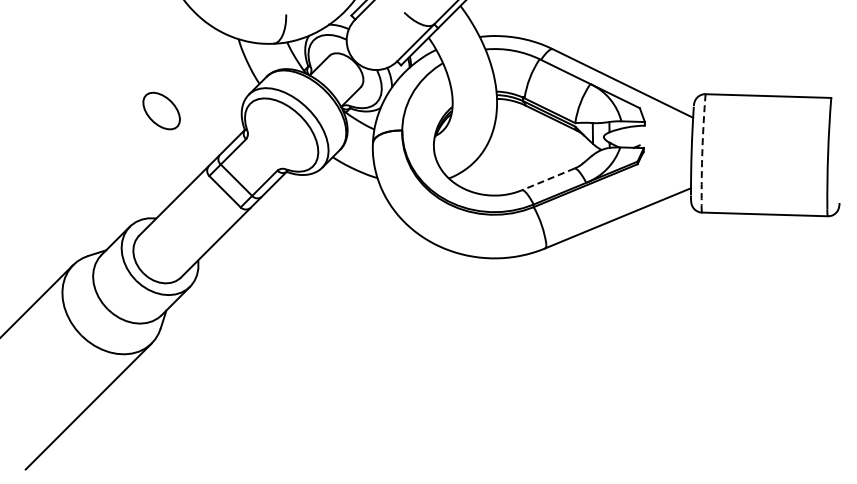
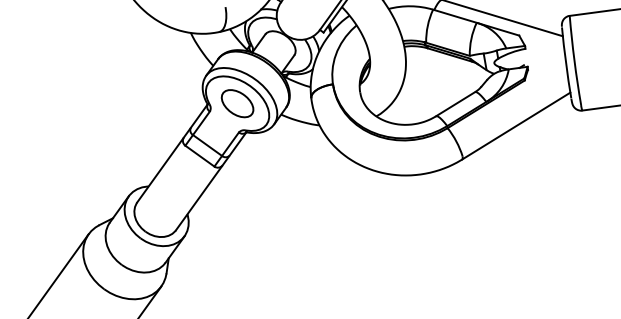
part: (161, 110) -> (237, 103), moved
arc: (702, 149) -> (574, 60), dashed -> solid
line: (547, 179) -> (455, 104), dashed -> solid

